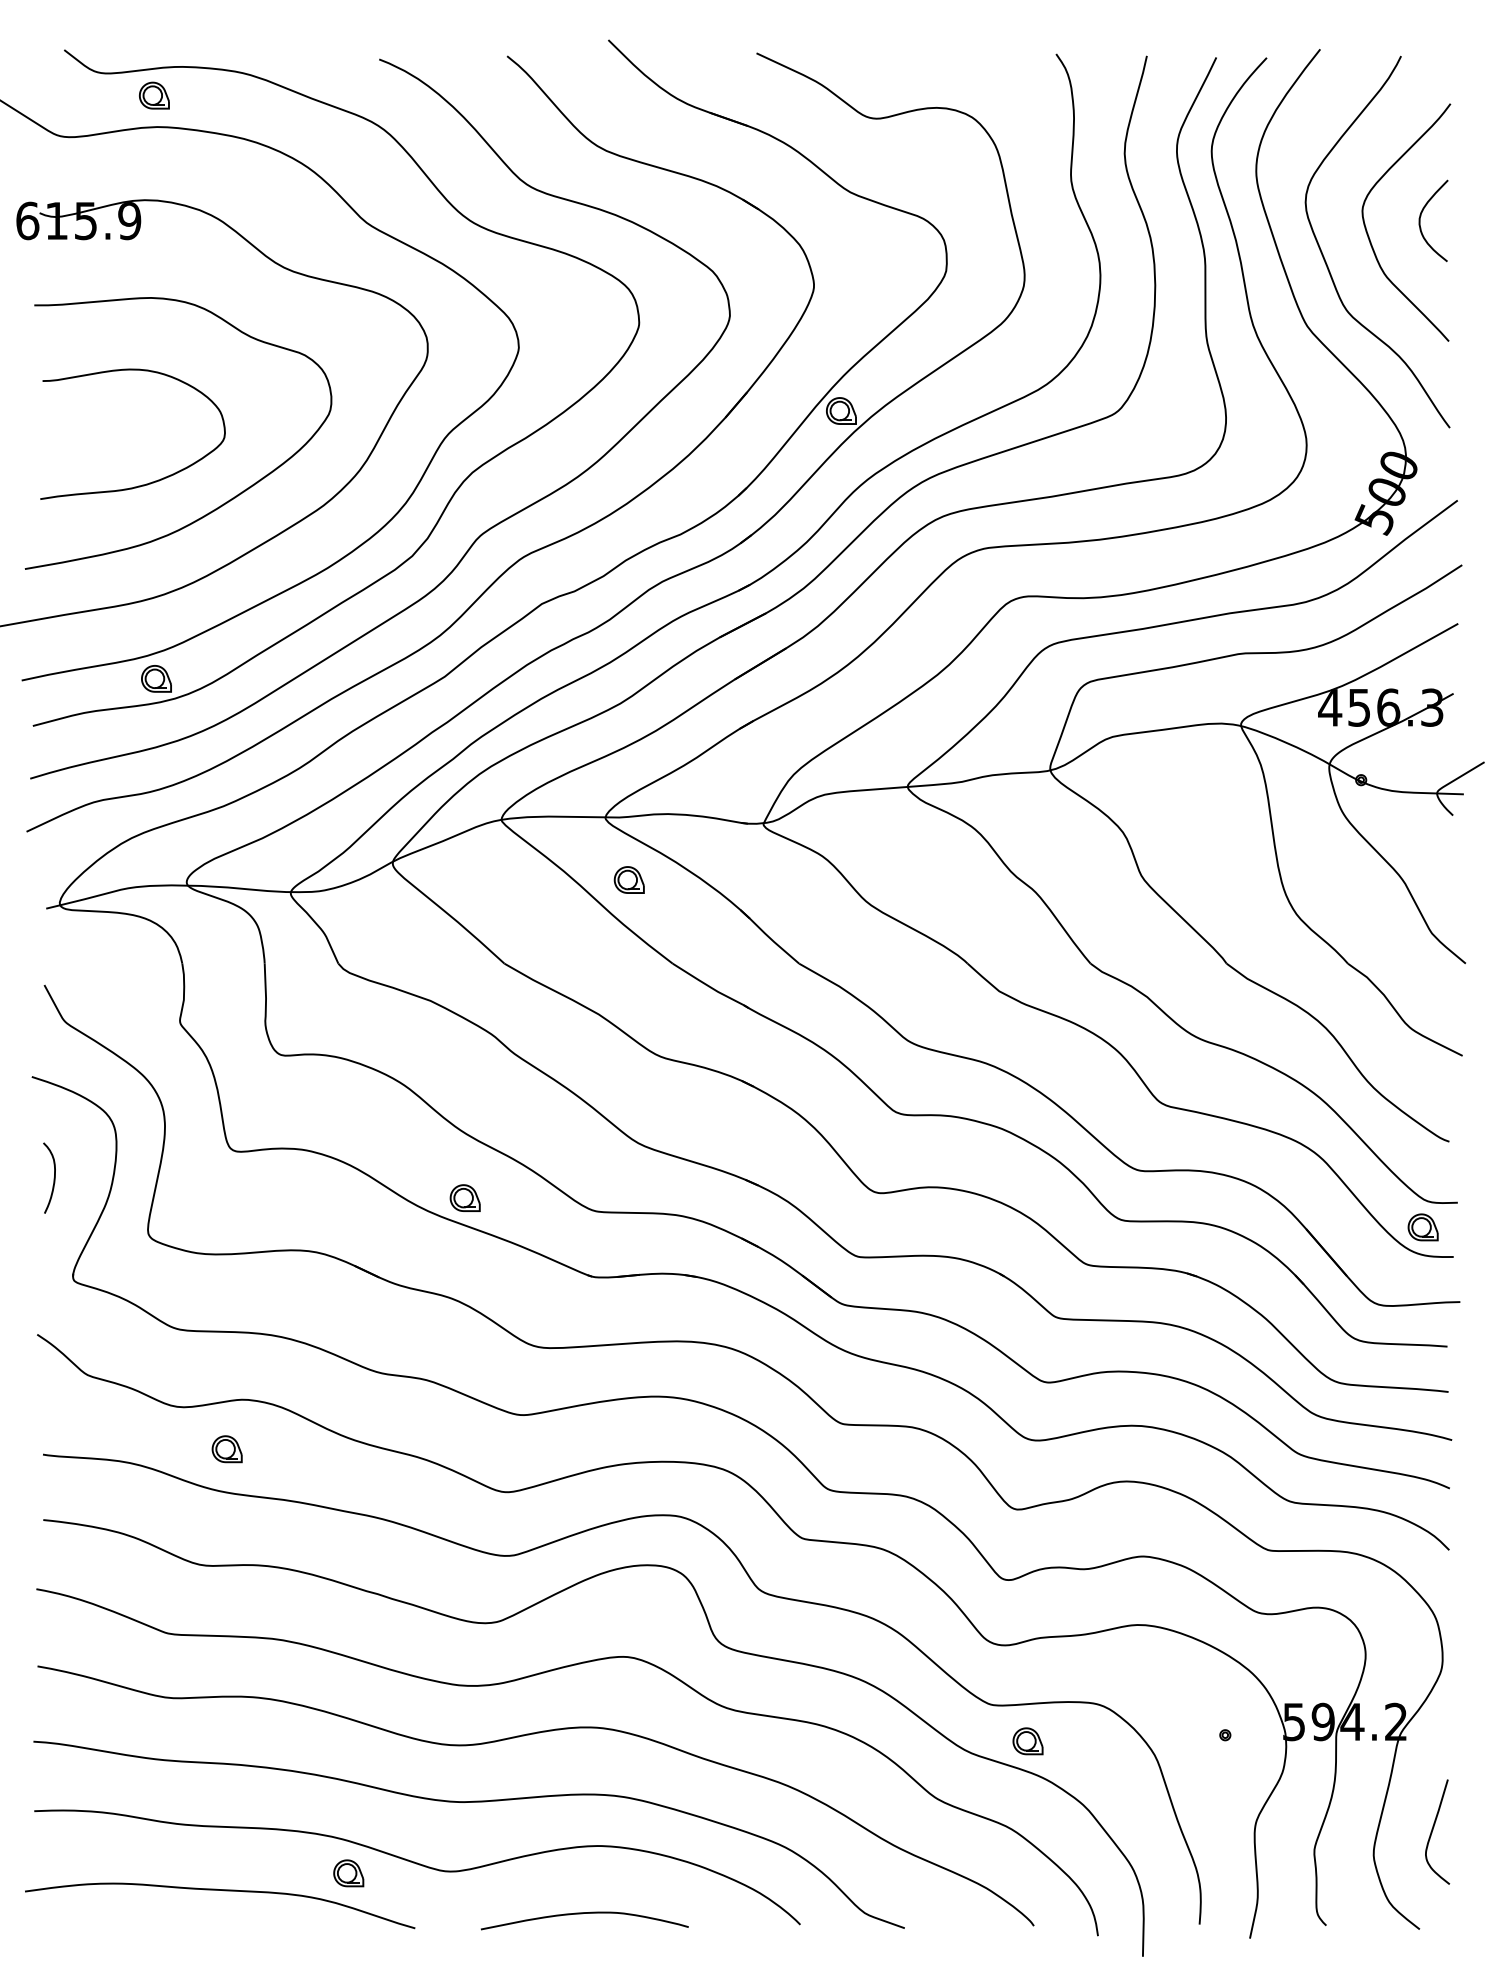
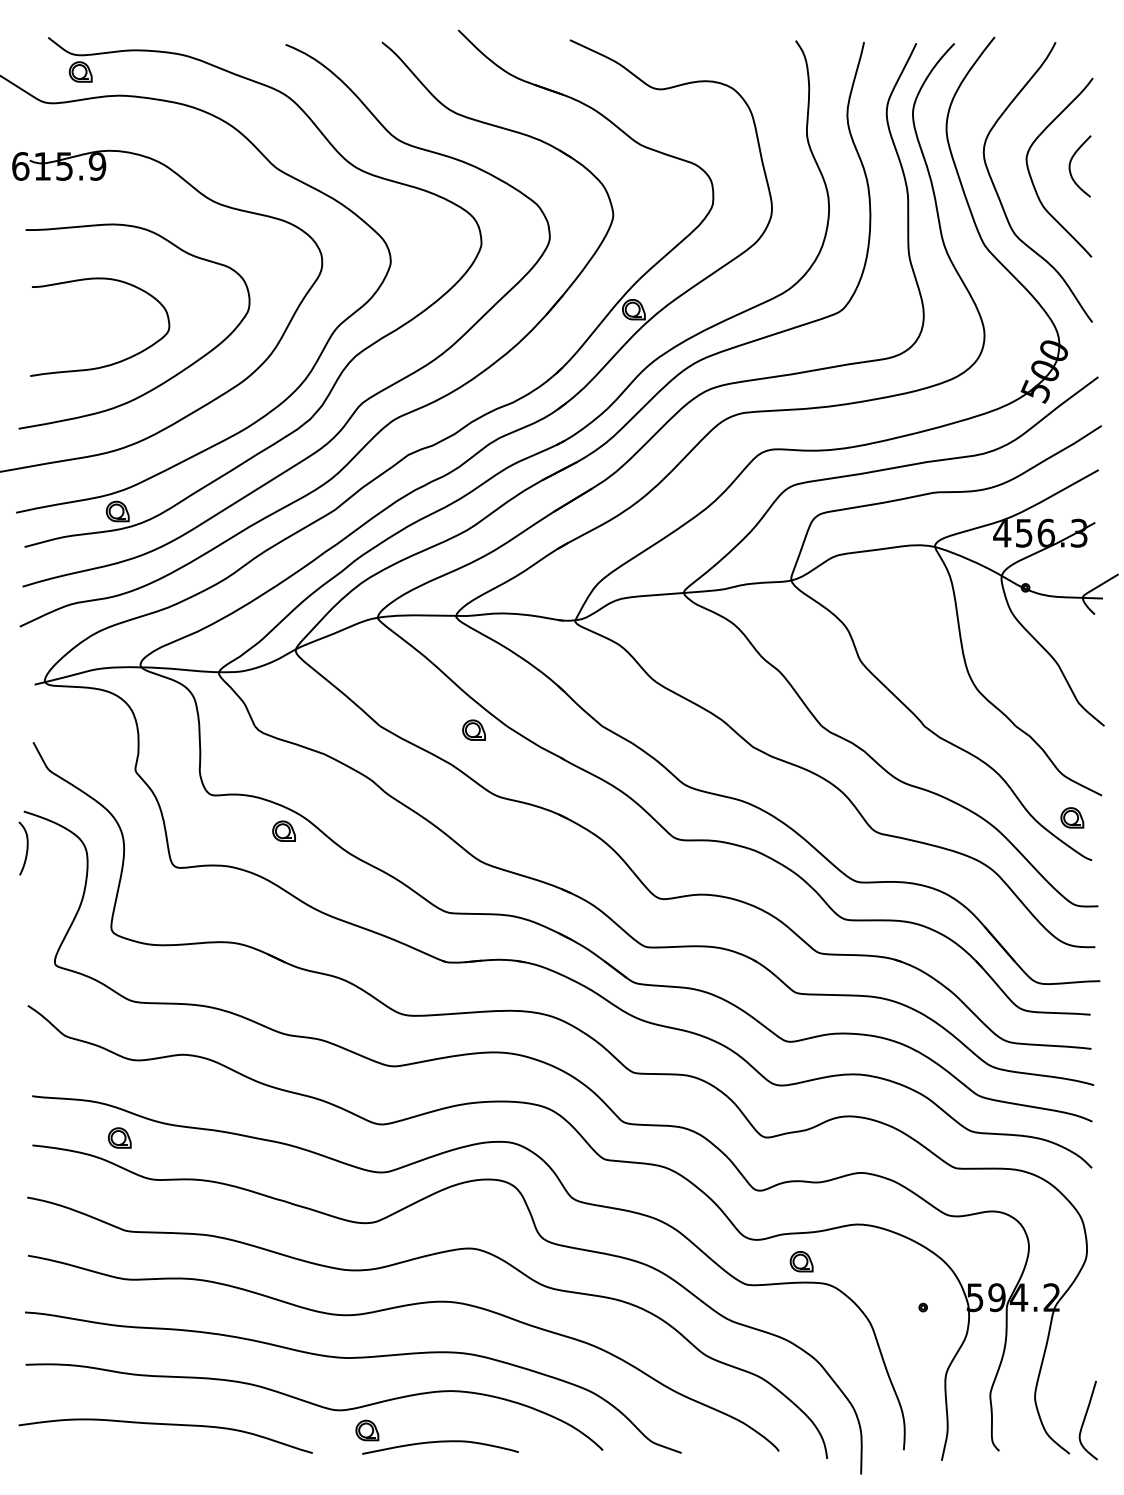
part: (154, 95) -> (80, 71), moved
part: (628, 879) -> (473, 729), moved
curve: (53, 1178) -> (26, 848), moved
part: (464, 1197) -> (283, 830), moved
part: (1422, 1227) -> (1071, 817), moved
part: (226, 1449) -> (119, 1138), moved
part: (1027, 1741) -> (801, 1261), moved
curve: (1433, 1830) -> (1085, 1419), moved
part: (348, 1873) -> (367, 1430), moved

